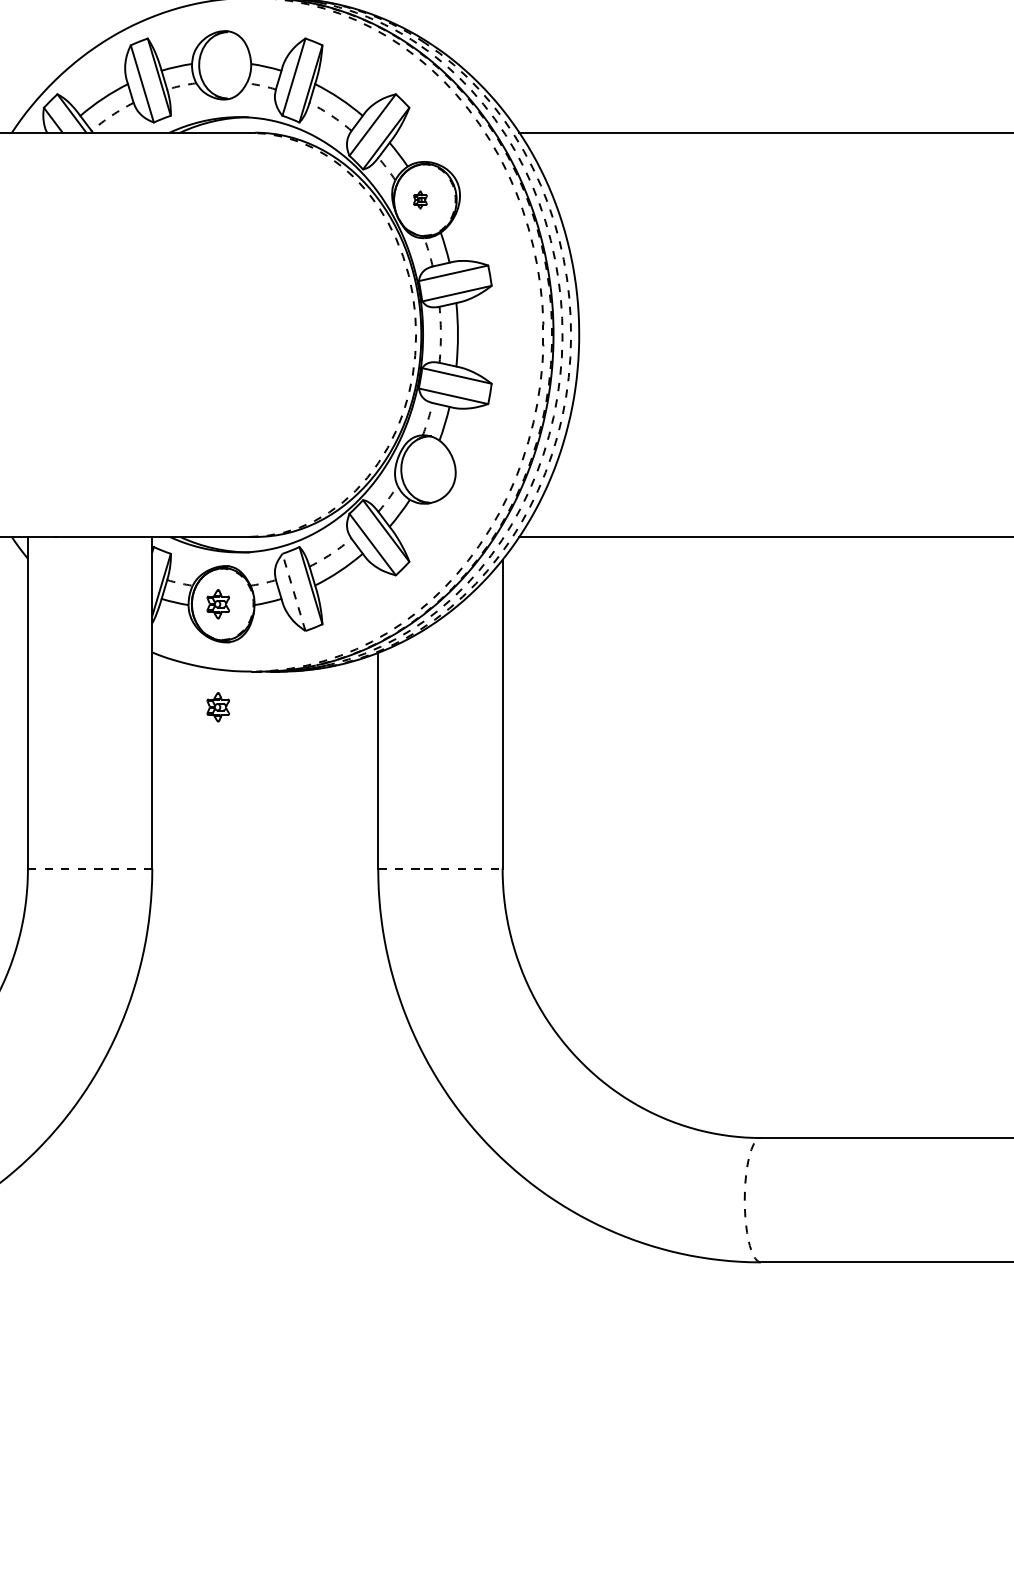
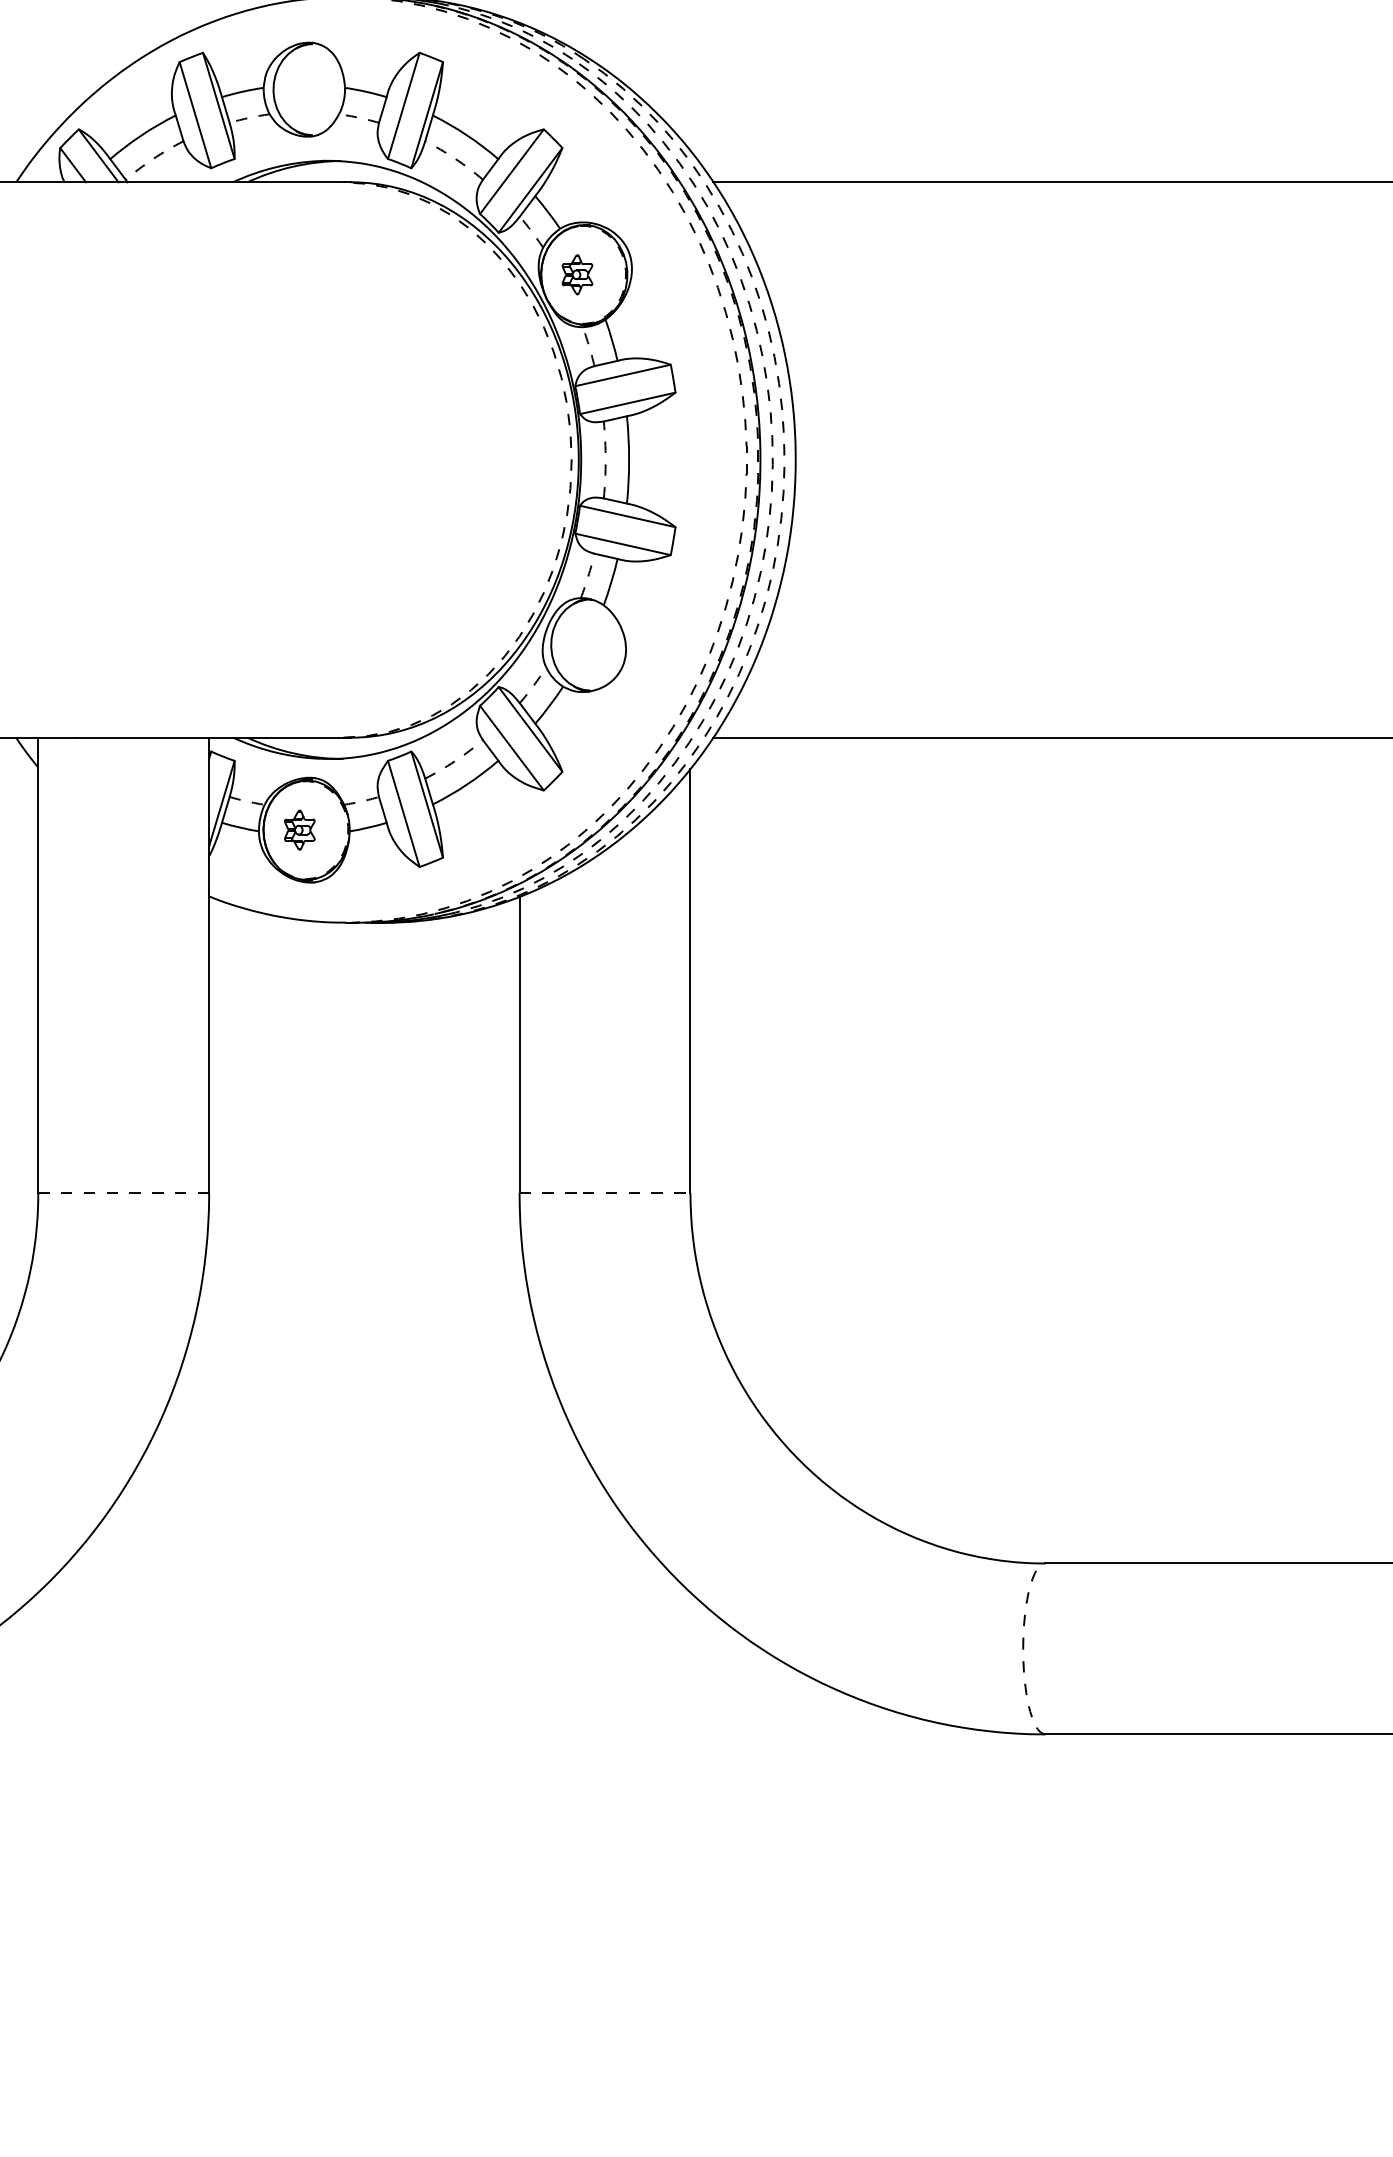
part: (420, 199) -> (577, 274), size x1.67
line: (293, 592) -> (403, 814), dashed -> solid
part: (217, 707) -> (298, 972), removed

